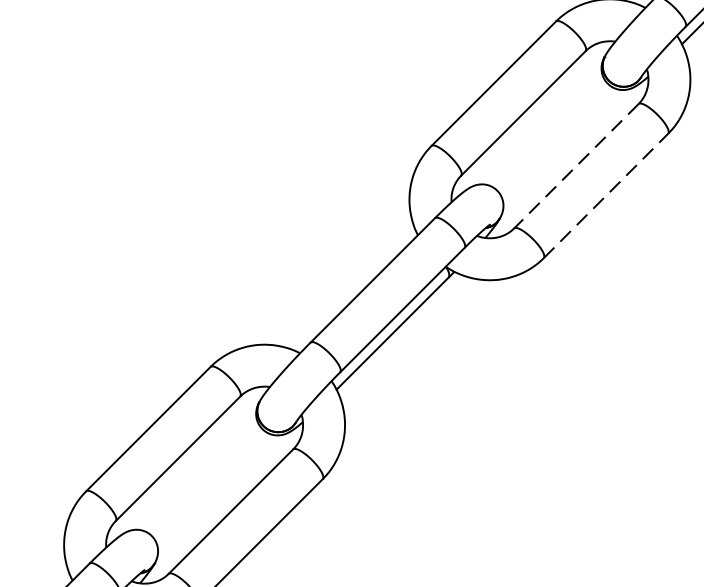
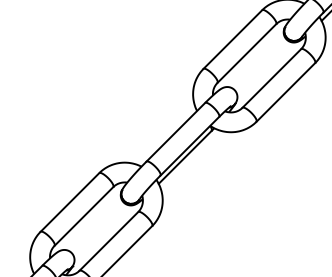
line: (575, 166) -> (271, 78), dashed -> solid
line: (605, 195) -> (285, 92), dashed -> solid

